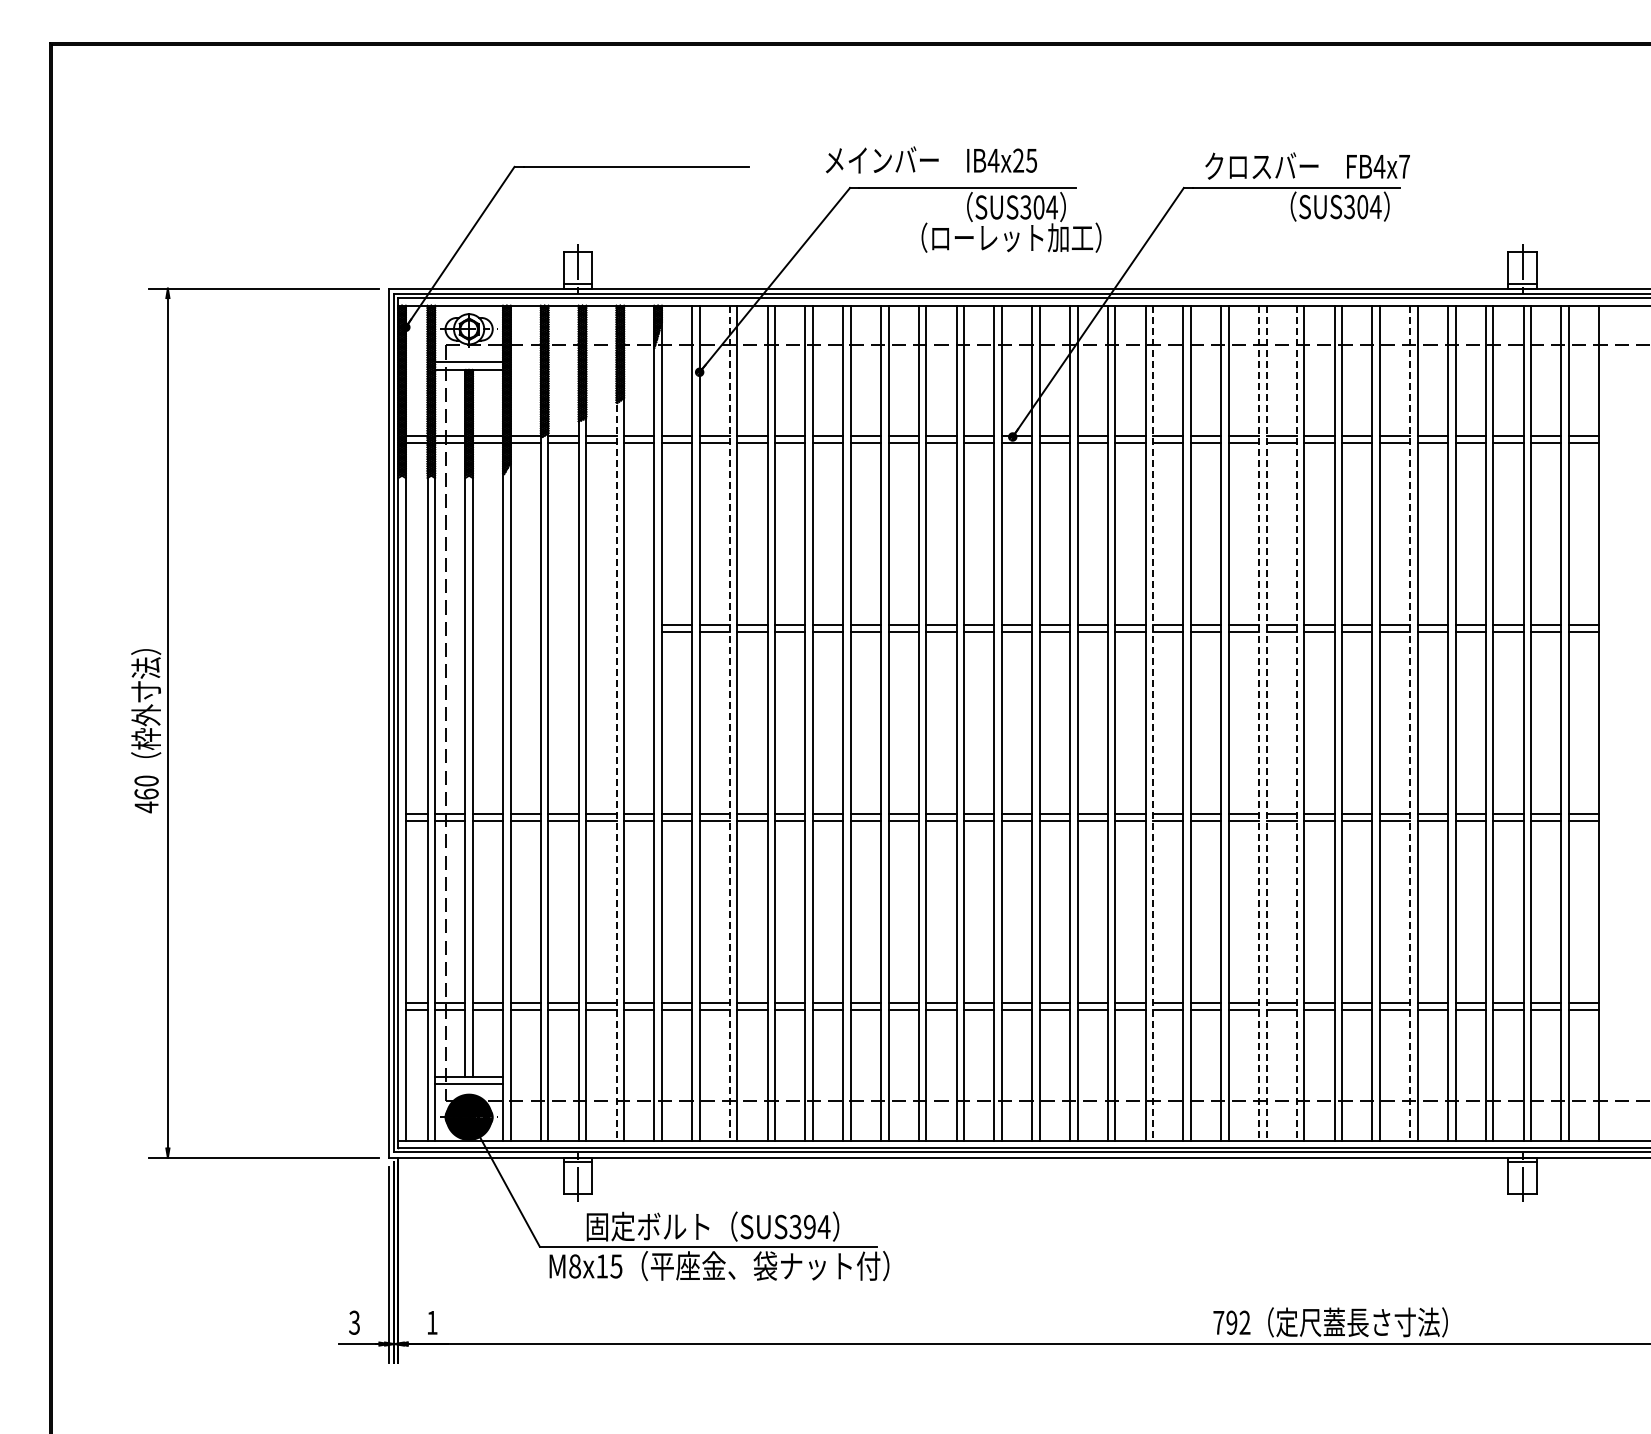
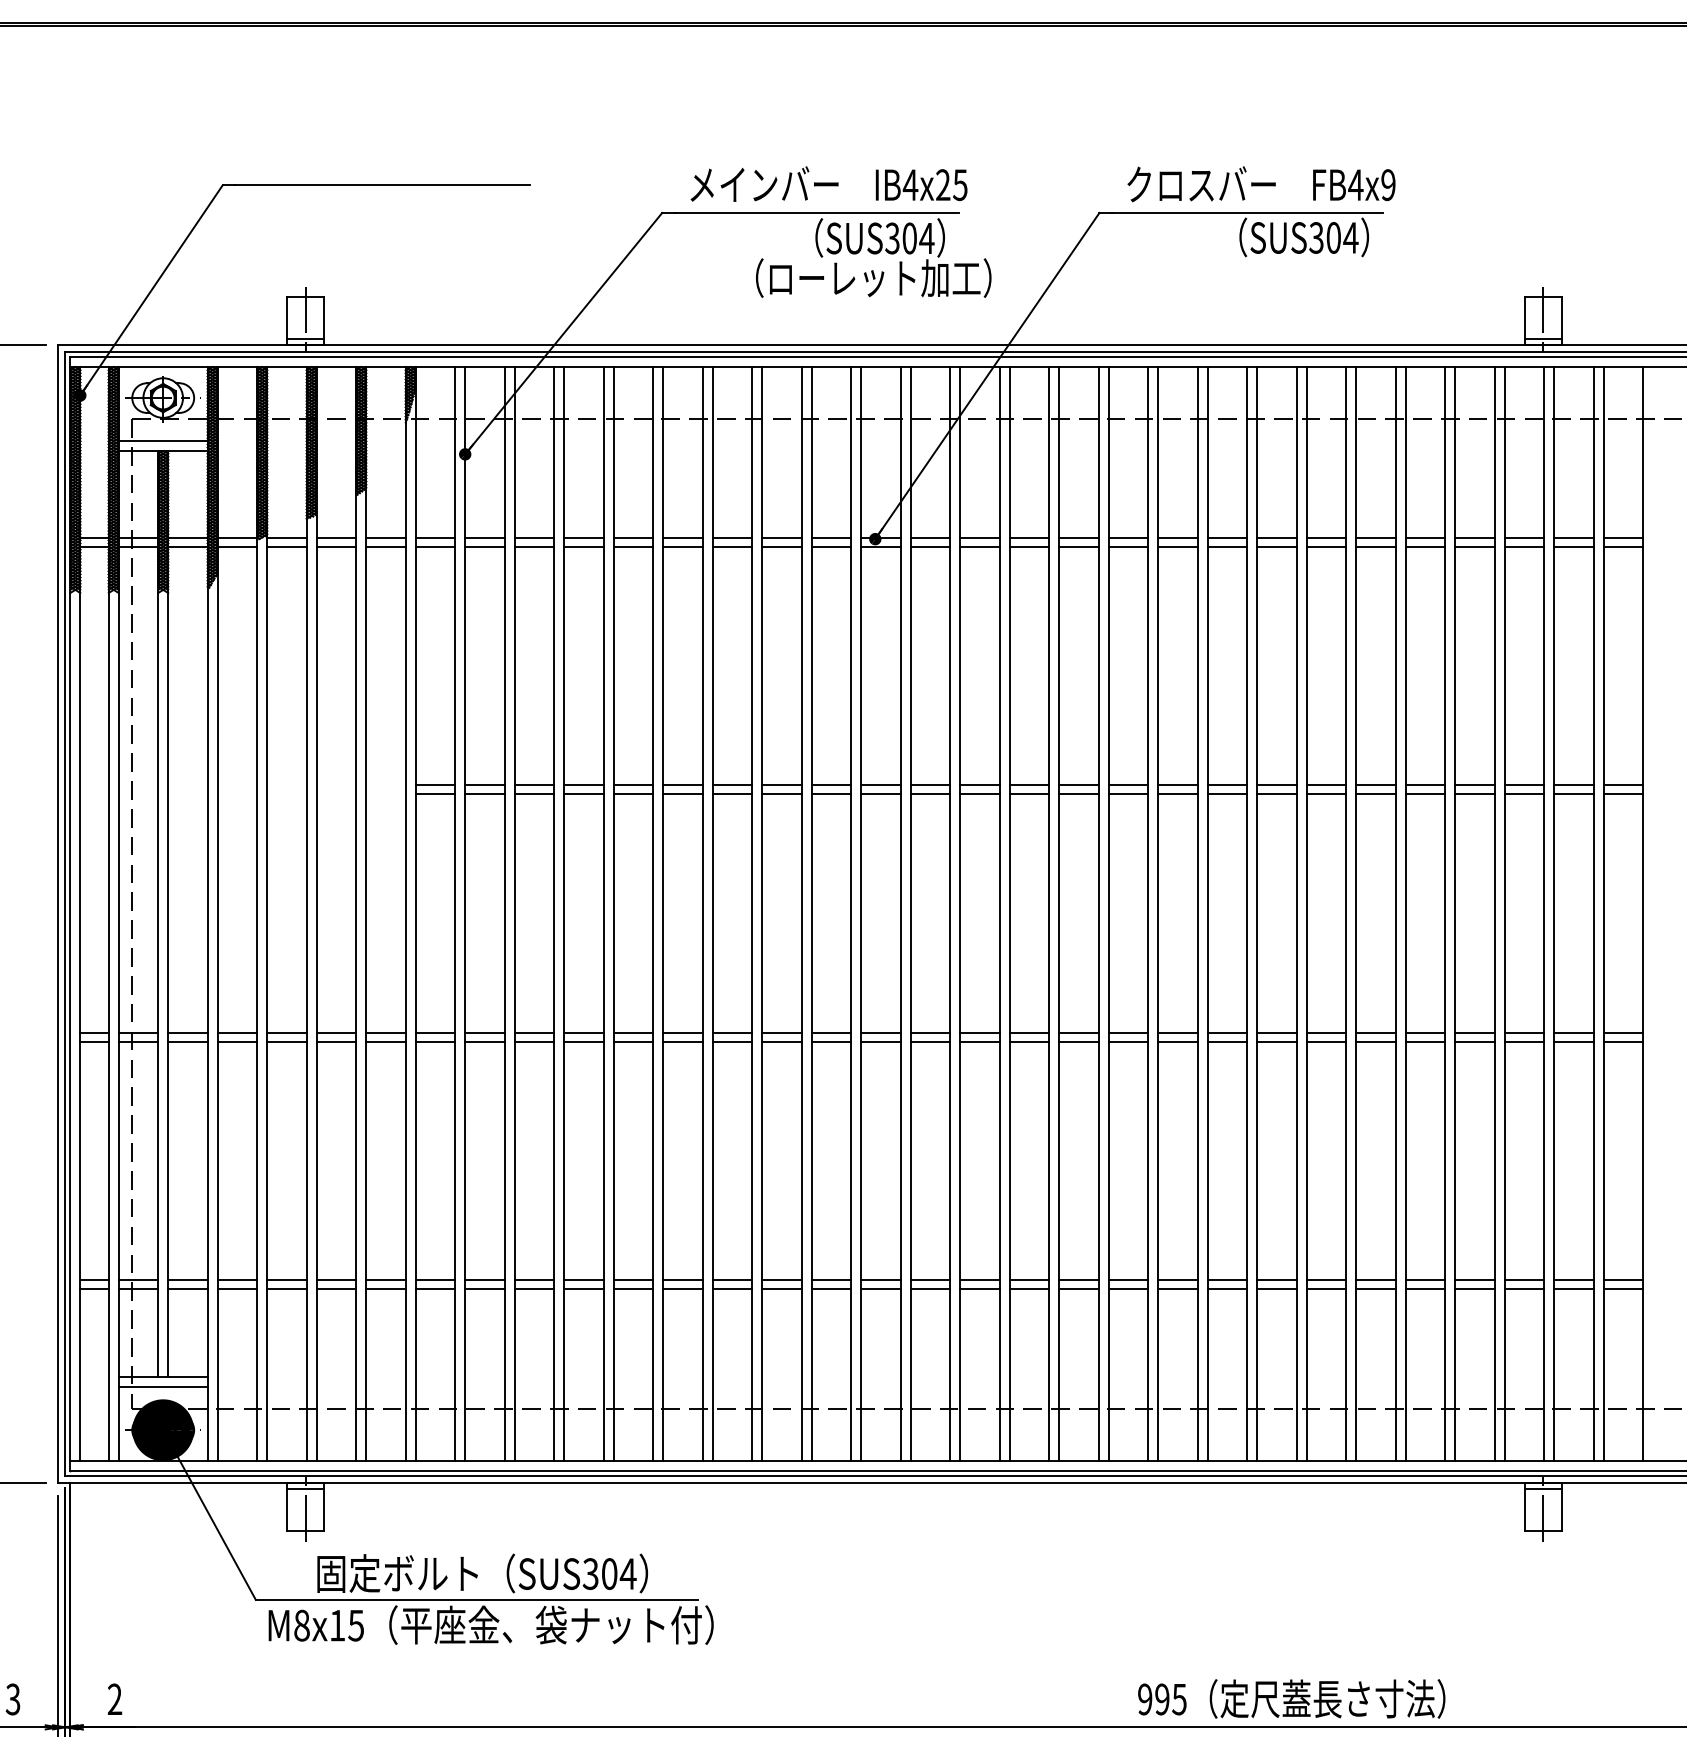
text: (930, 159) -> (827, 183), moved
text: (1404, 166) -> (1388, 184), FB4x7 -> FB4x9
line: (616, 723) -> (356, 914), dashed -> solid
line: (729, 723) -> (504, 914), dashed -> solid
line: (1153, 723) -> (1059, 914), dashed -> solid
line: (1258, 723) -> (1197, 914), dashed -> solid
line: (1266, 723) -> (1207, 914), dashed -> solid
line: (1296, 723) -> (1247, 914), dashed -> solid
line: (1410, 723) -> (1396, 914), dashed -> solid
text: (809, 1227) -> (609, 1574), SUS394 -> SUS304
text: (431, 1322) -> (113, 1699), 1 -> 2
text: (1231, 1322) -> (1161, 1699), 792 -> 995

